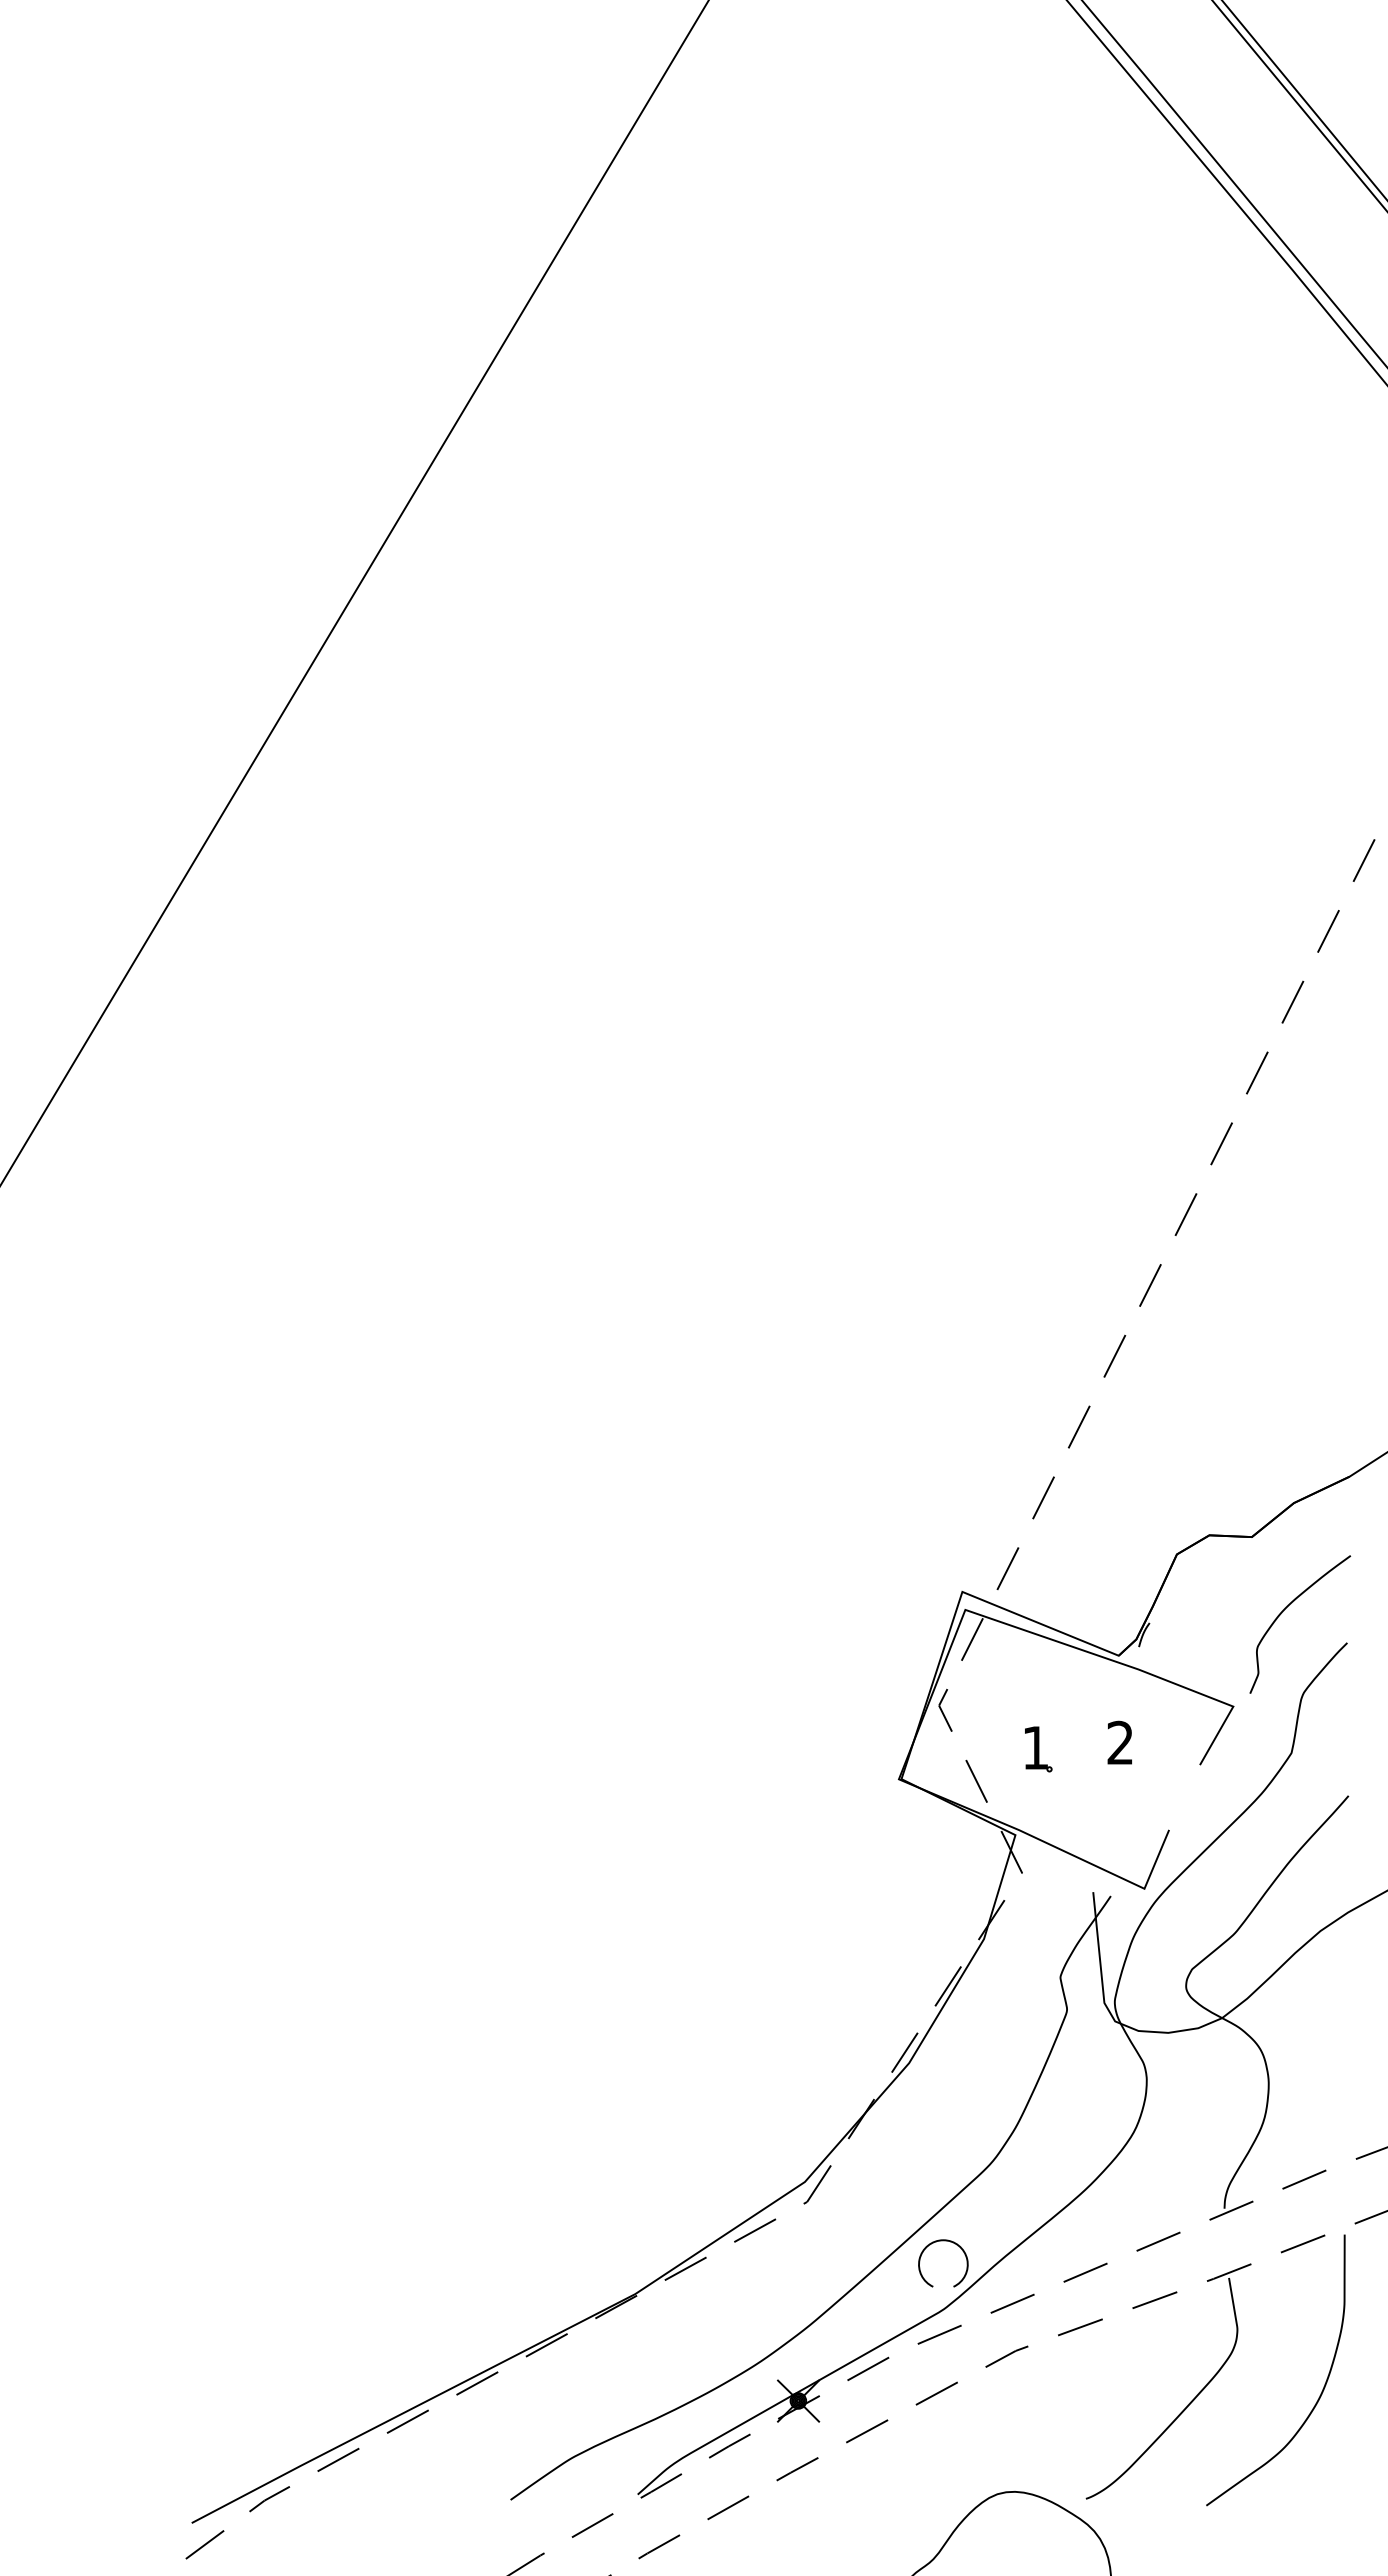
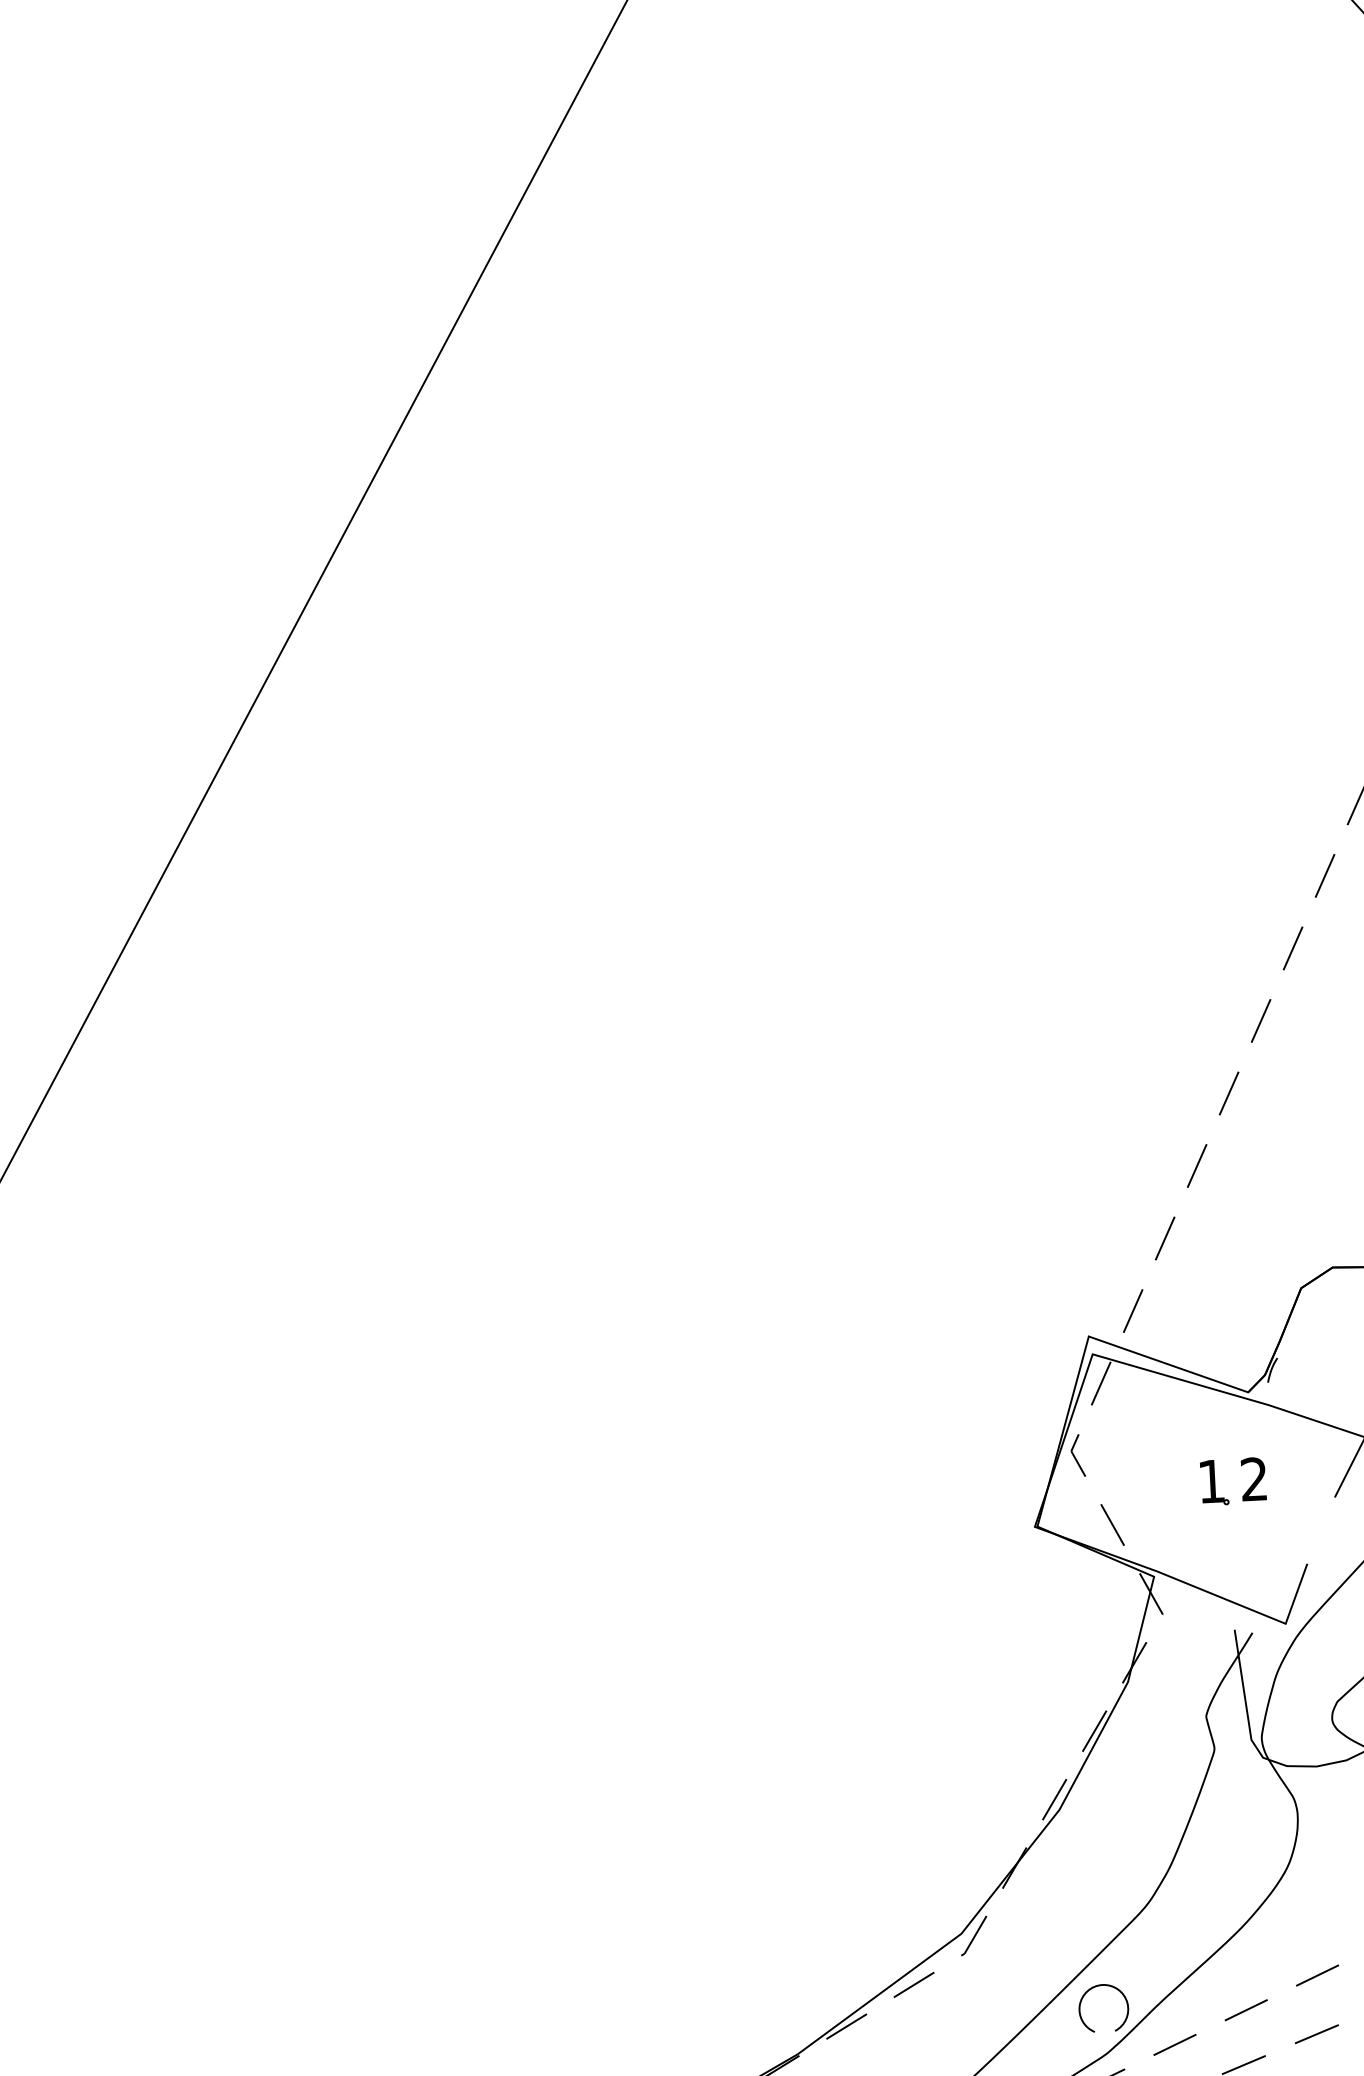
part: (1038, 1749) -> (1214, 1482), moved

